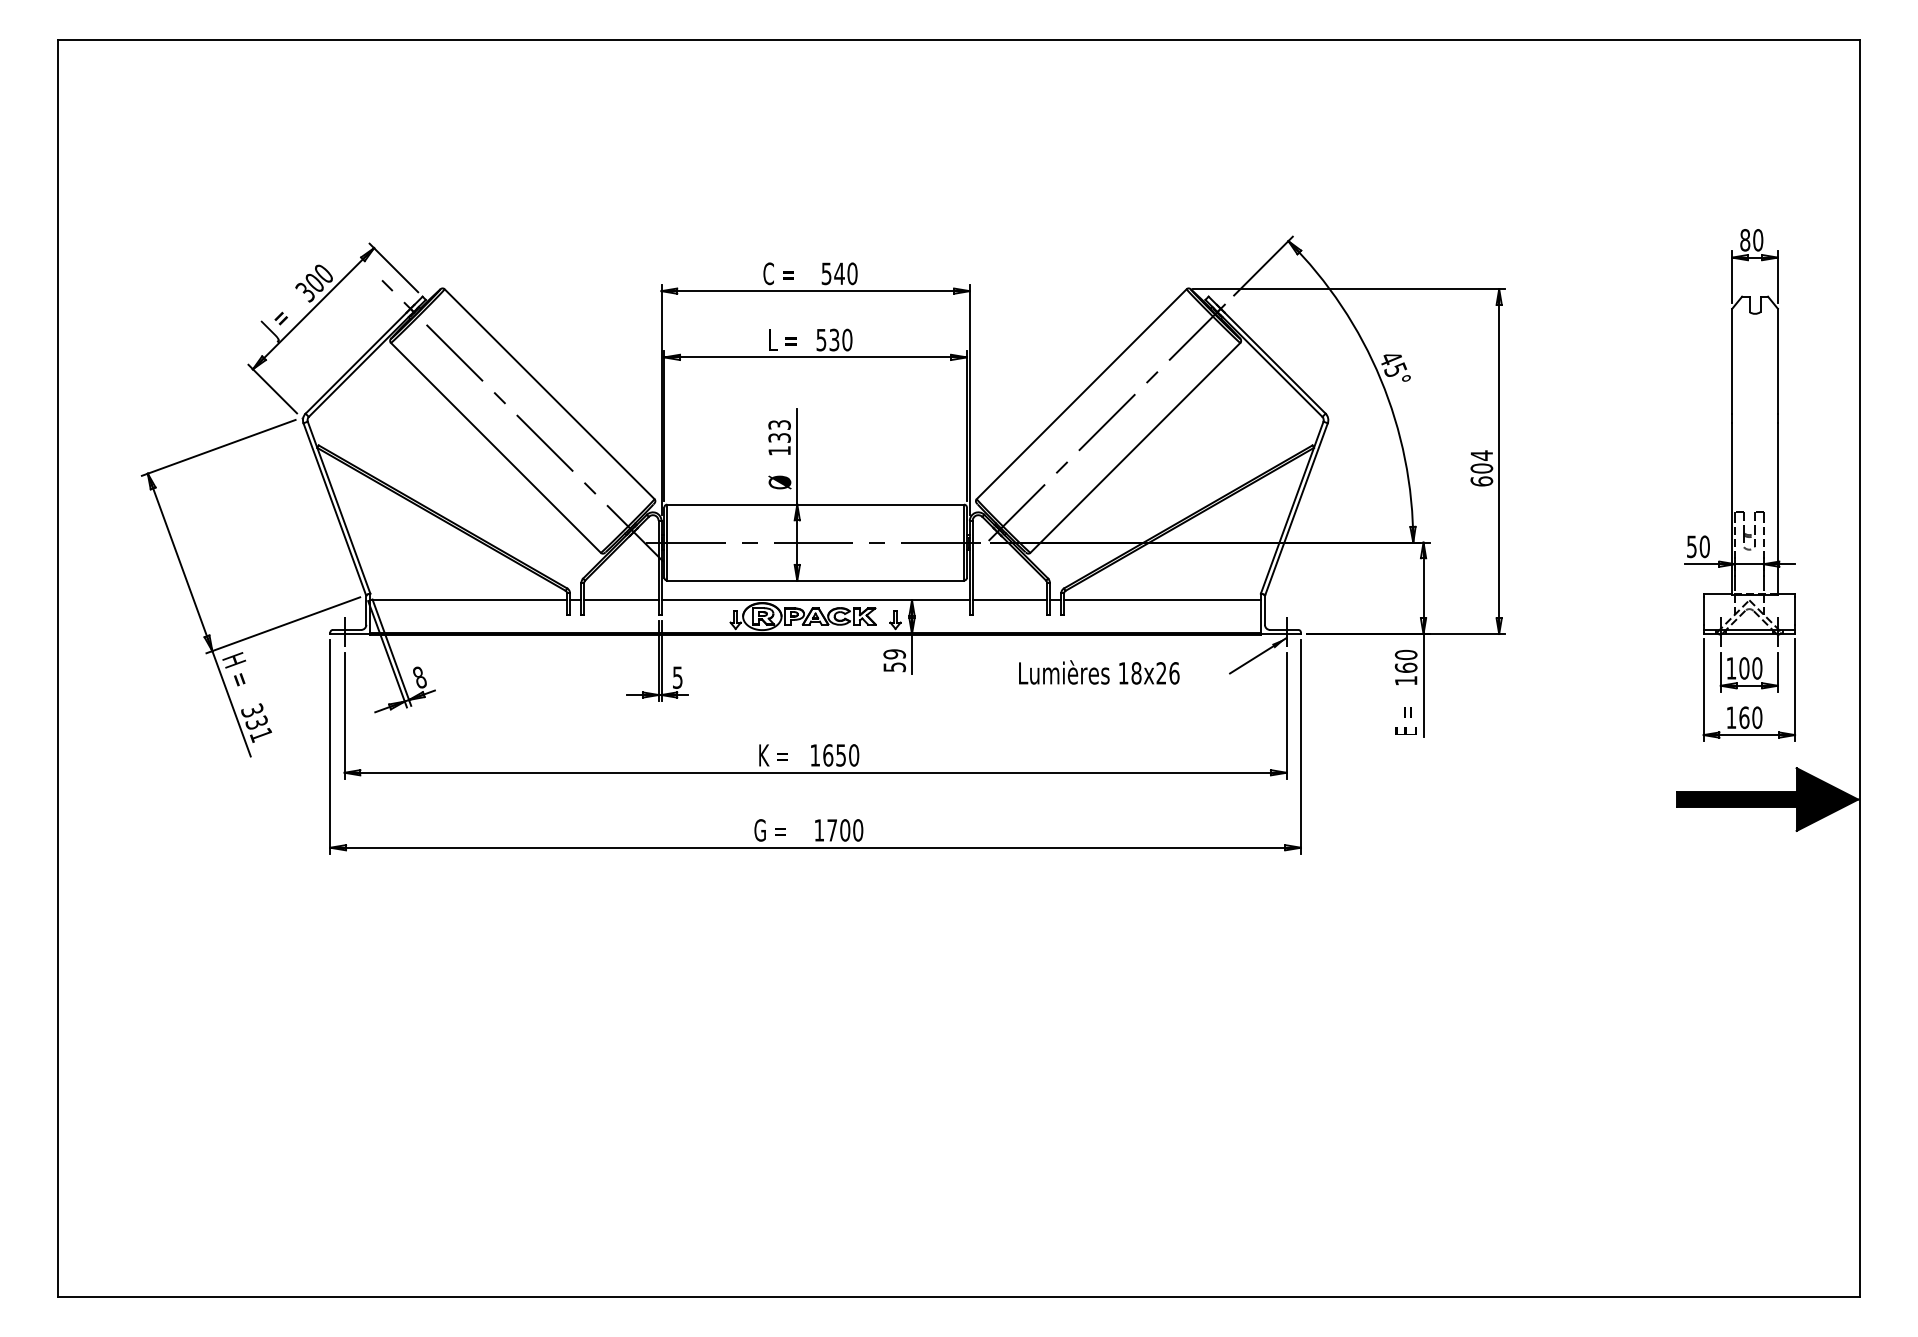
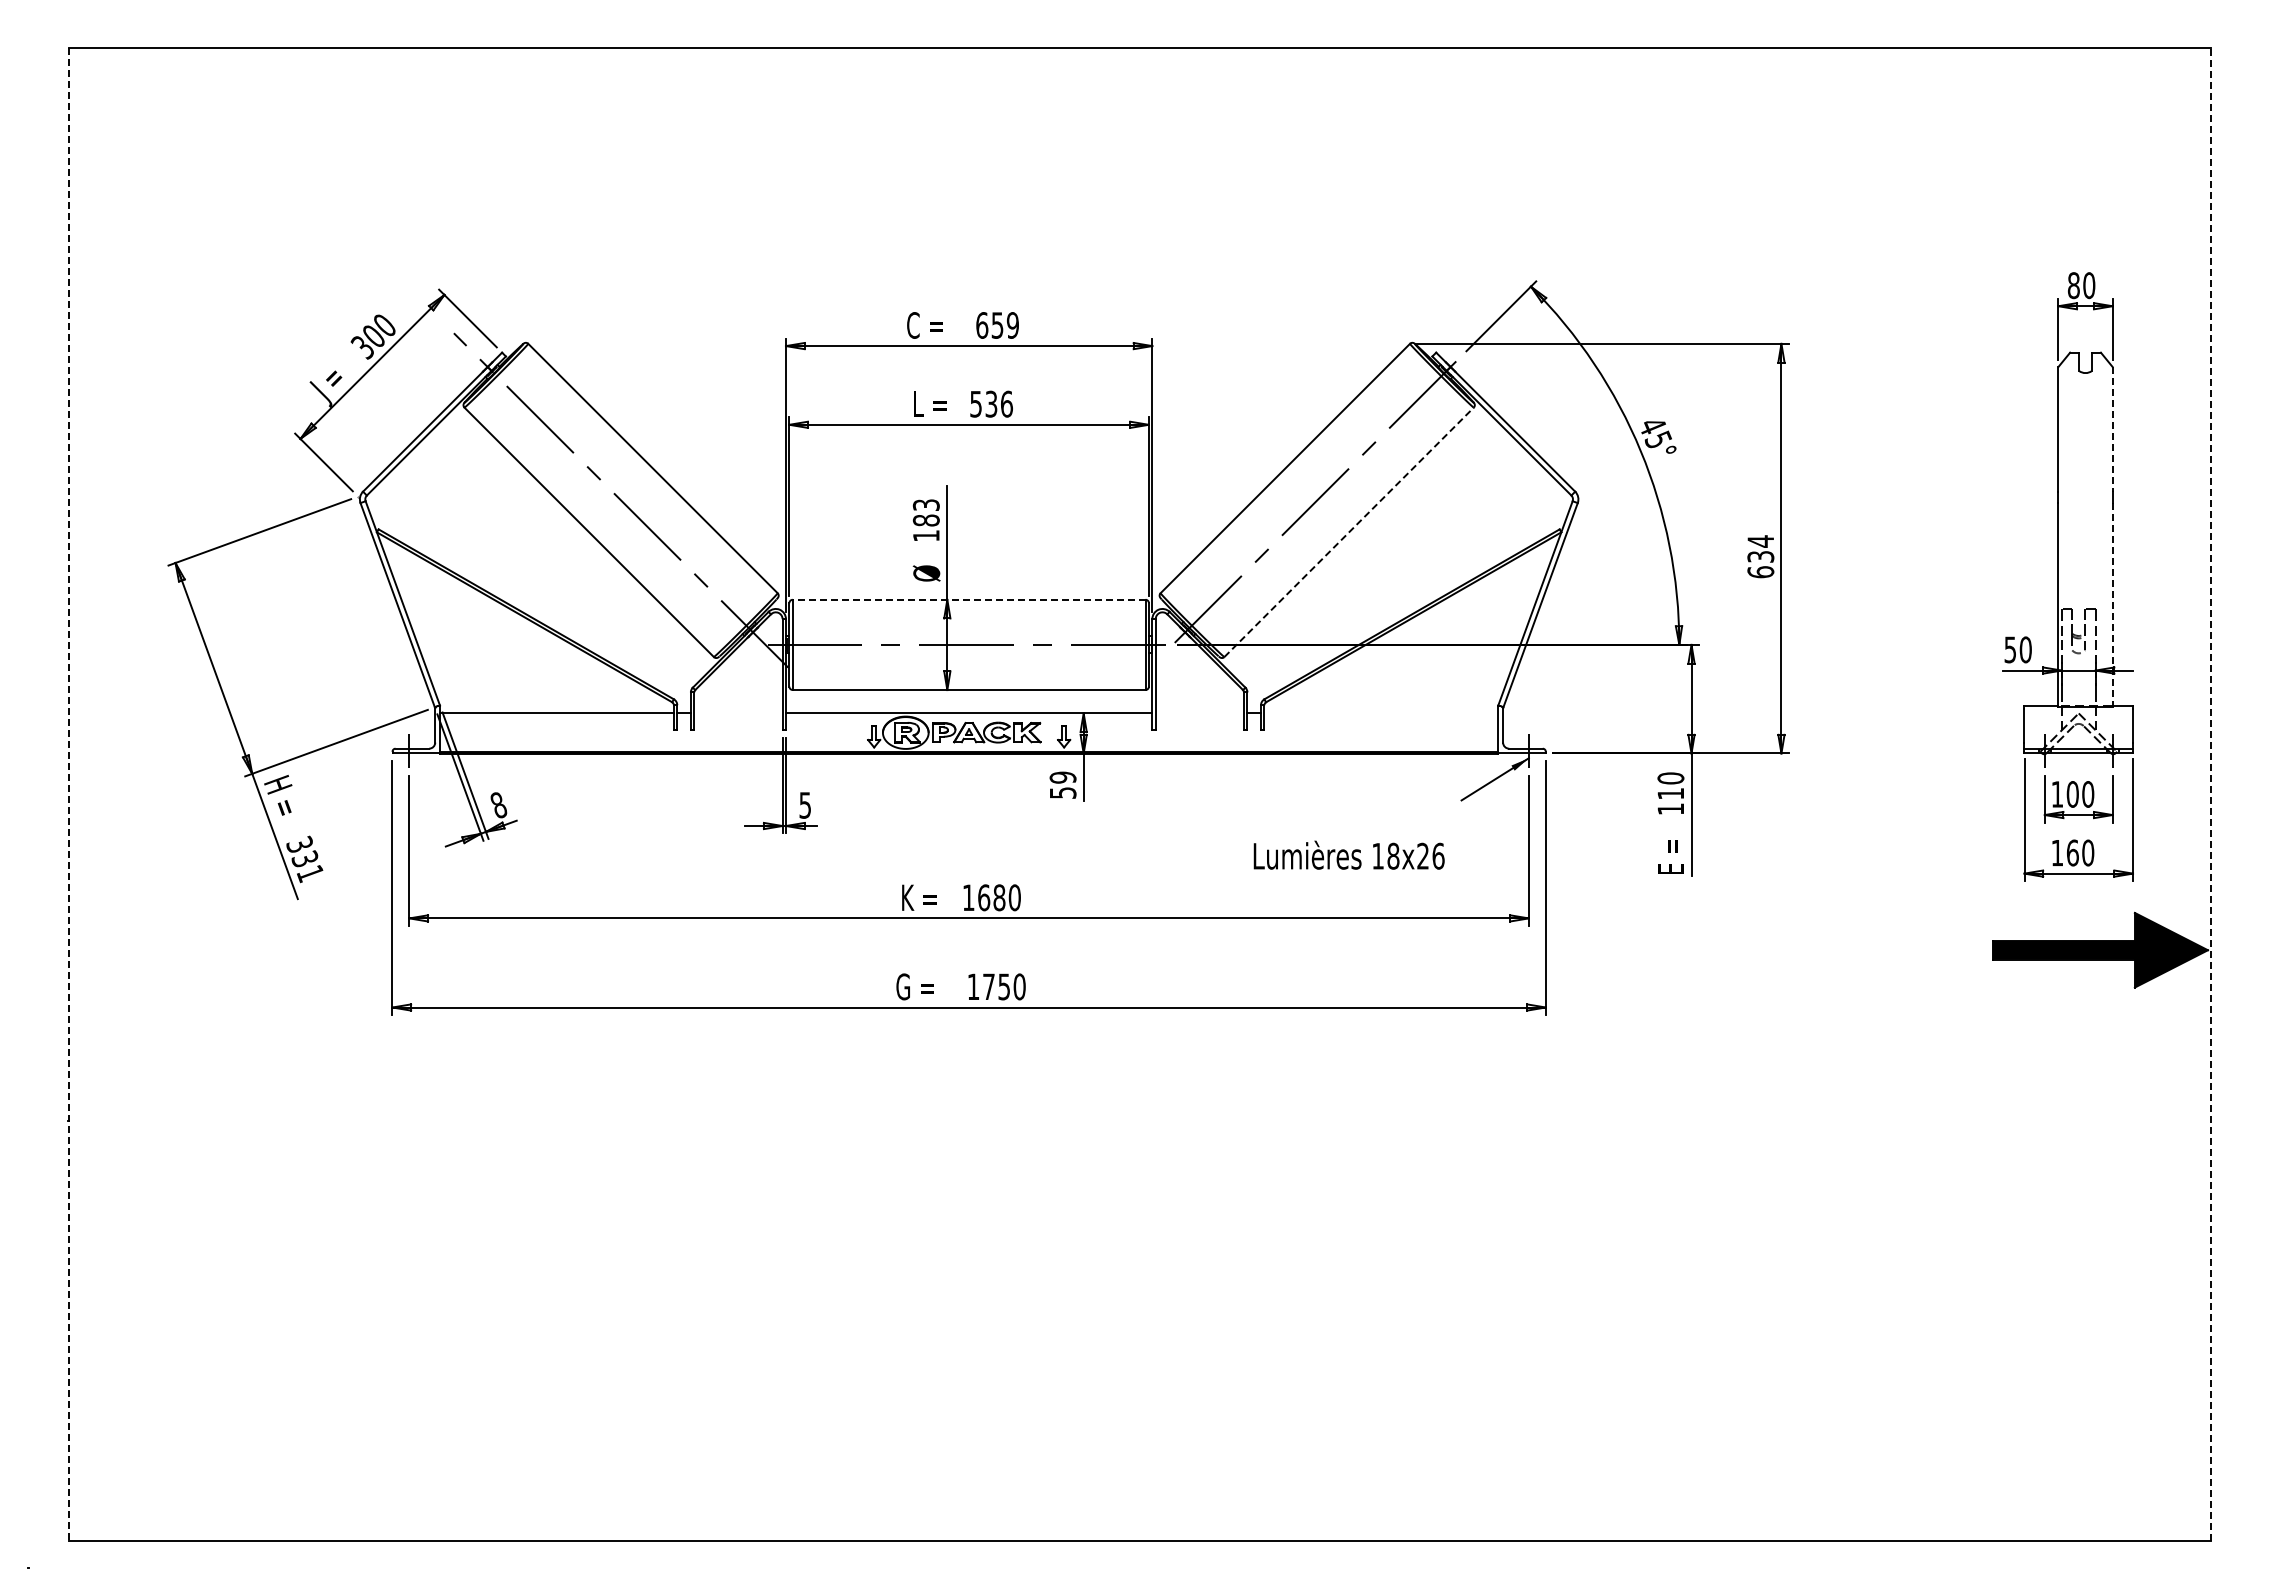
text: (839, 273) -> (997, 325), 540 -> 659
text: (847, 339) -> (1006, 403), 530 -> 536
line: (1777, 361) -> (2112, 429), solid -> dashed
text: (779, 437) -> (926, 520), 133 -> 183
line: (1135, 447) -> (1349, 531), solid -> dashed
text: (1481, 468) -> (1760, 556), 604 -> 634
line: (815, 504) -> (968, 599), solid -> dashed
line: (1777, 509) -> (2112, 605), solid -> dashed
line: (621, 600) -> (738, 713), removed
line: (1009, 600) -> (1199, 713), removed
line: (1162, 600) -> (1381, 713), removed
text: (1405, 667) -> (1670, 793), 160 -> 110
line: (57, 668) -> (68, 794), solid -> dashed
line: (1860, 668) -> (2210, 794), solid -> dashed
text: (1098, 671) -> (1348, 854), moved
text: (841, 755) -> (999, 897), 1650 -> 1680
text: (845, 830) -> (1004, 986), 1700 -> 1750

